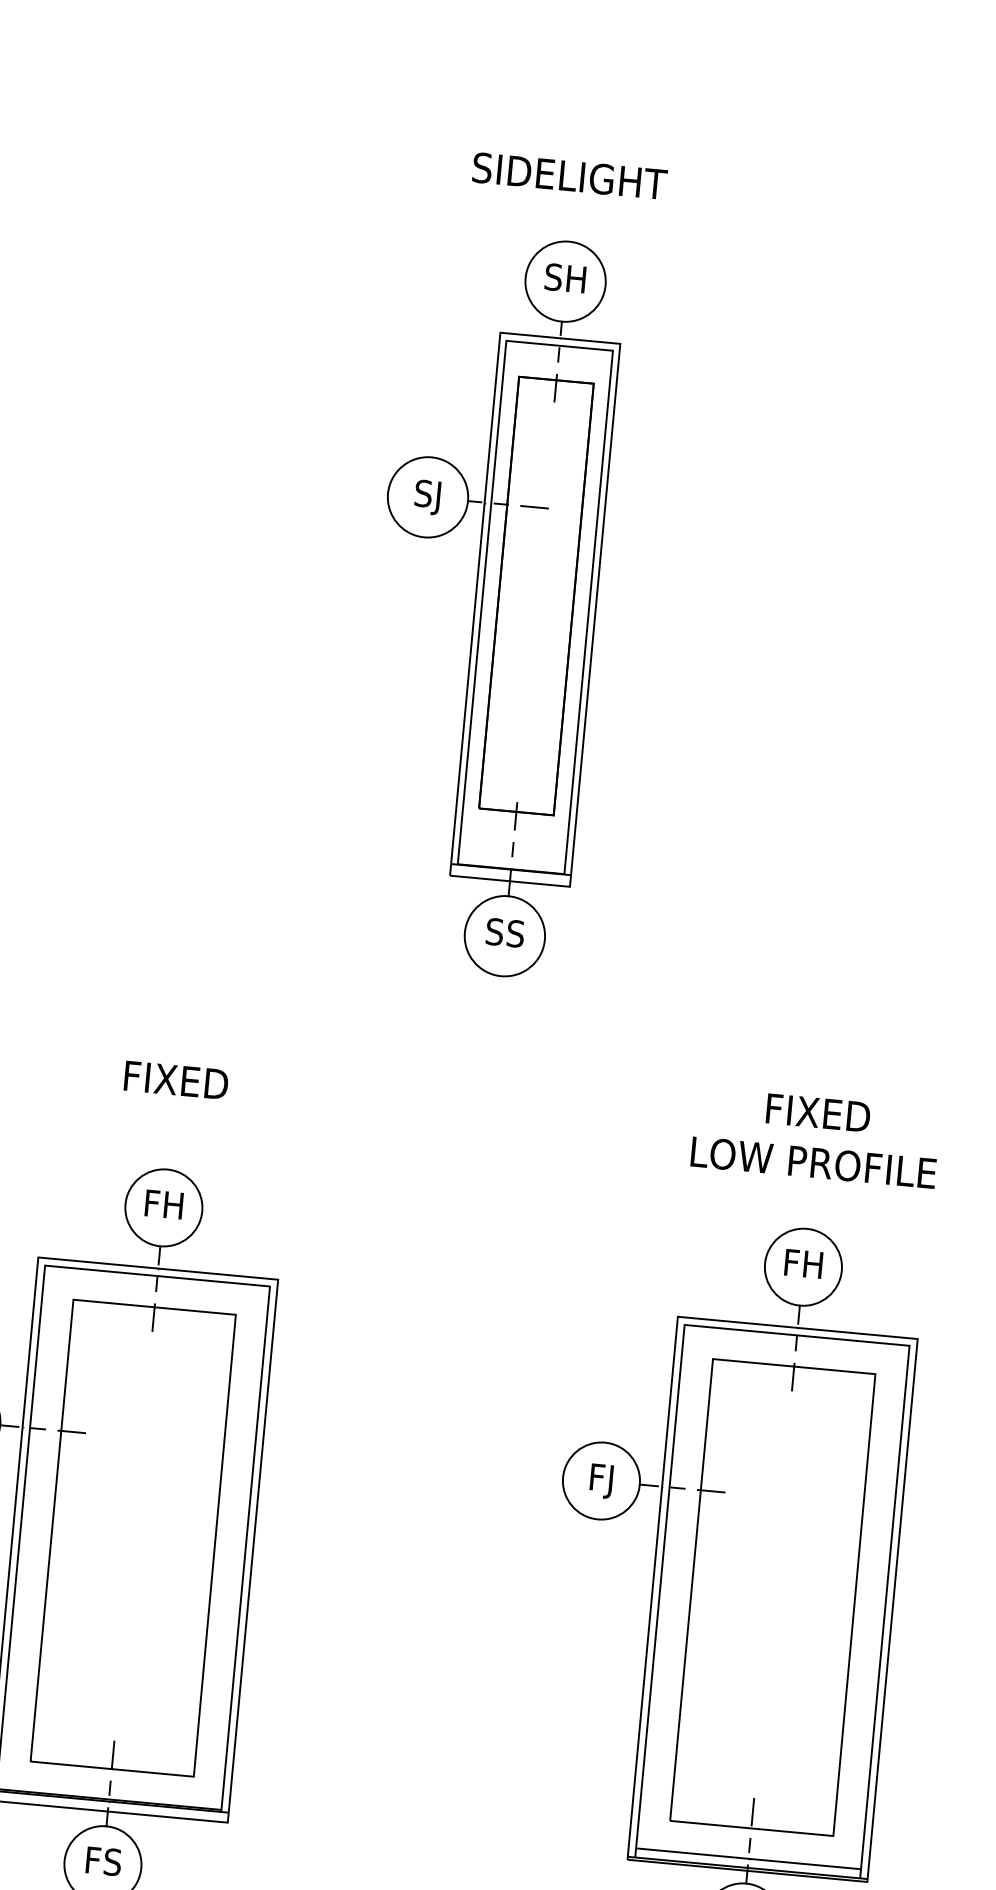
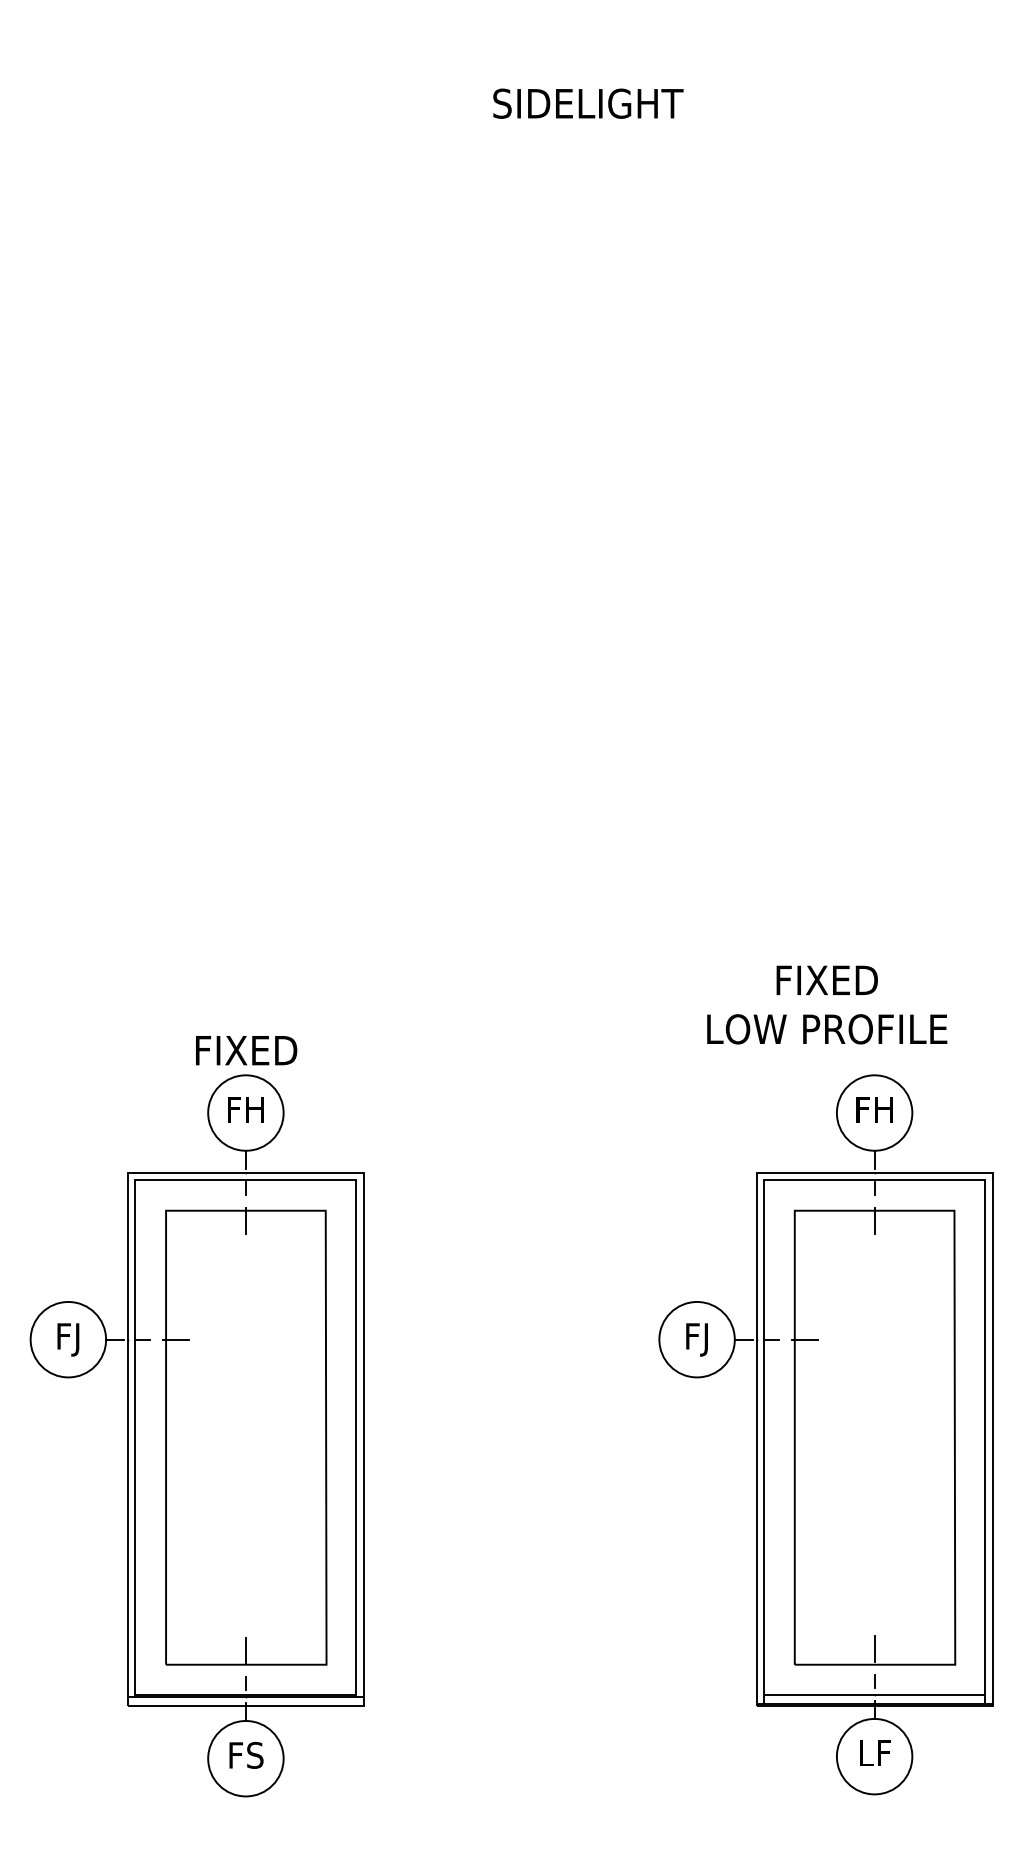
text: (570, 175) -> (588, 103), moved
part: (486, 604) -> (505, 495), removed
text: (176, 1080) -> (246, 1050), moved
text: (816, 1137) -> (827, 1004), moved

